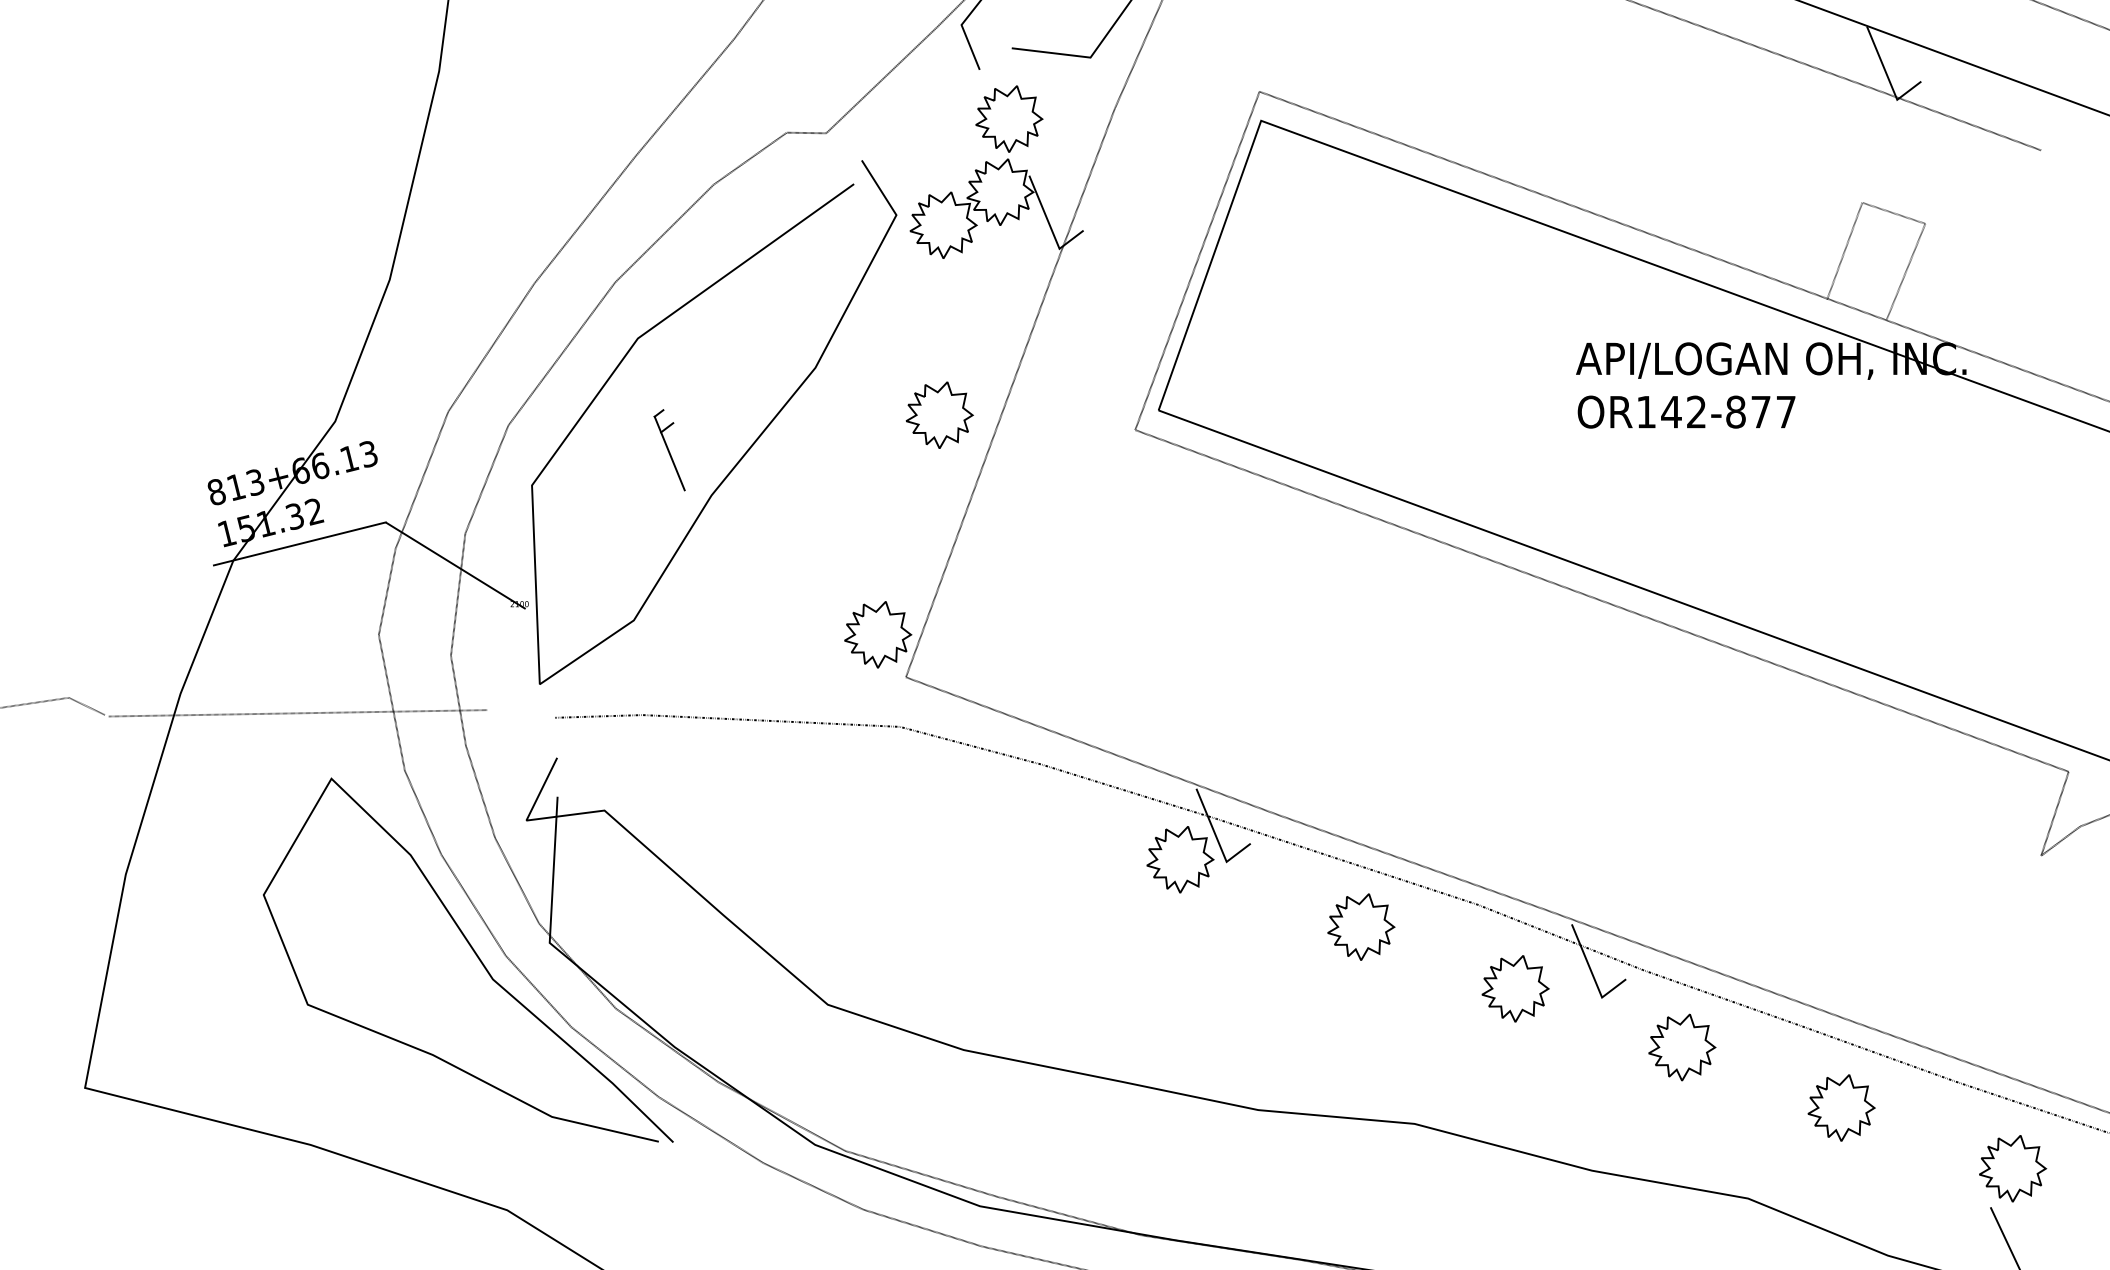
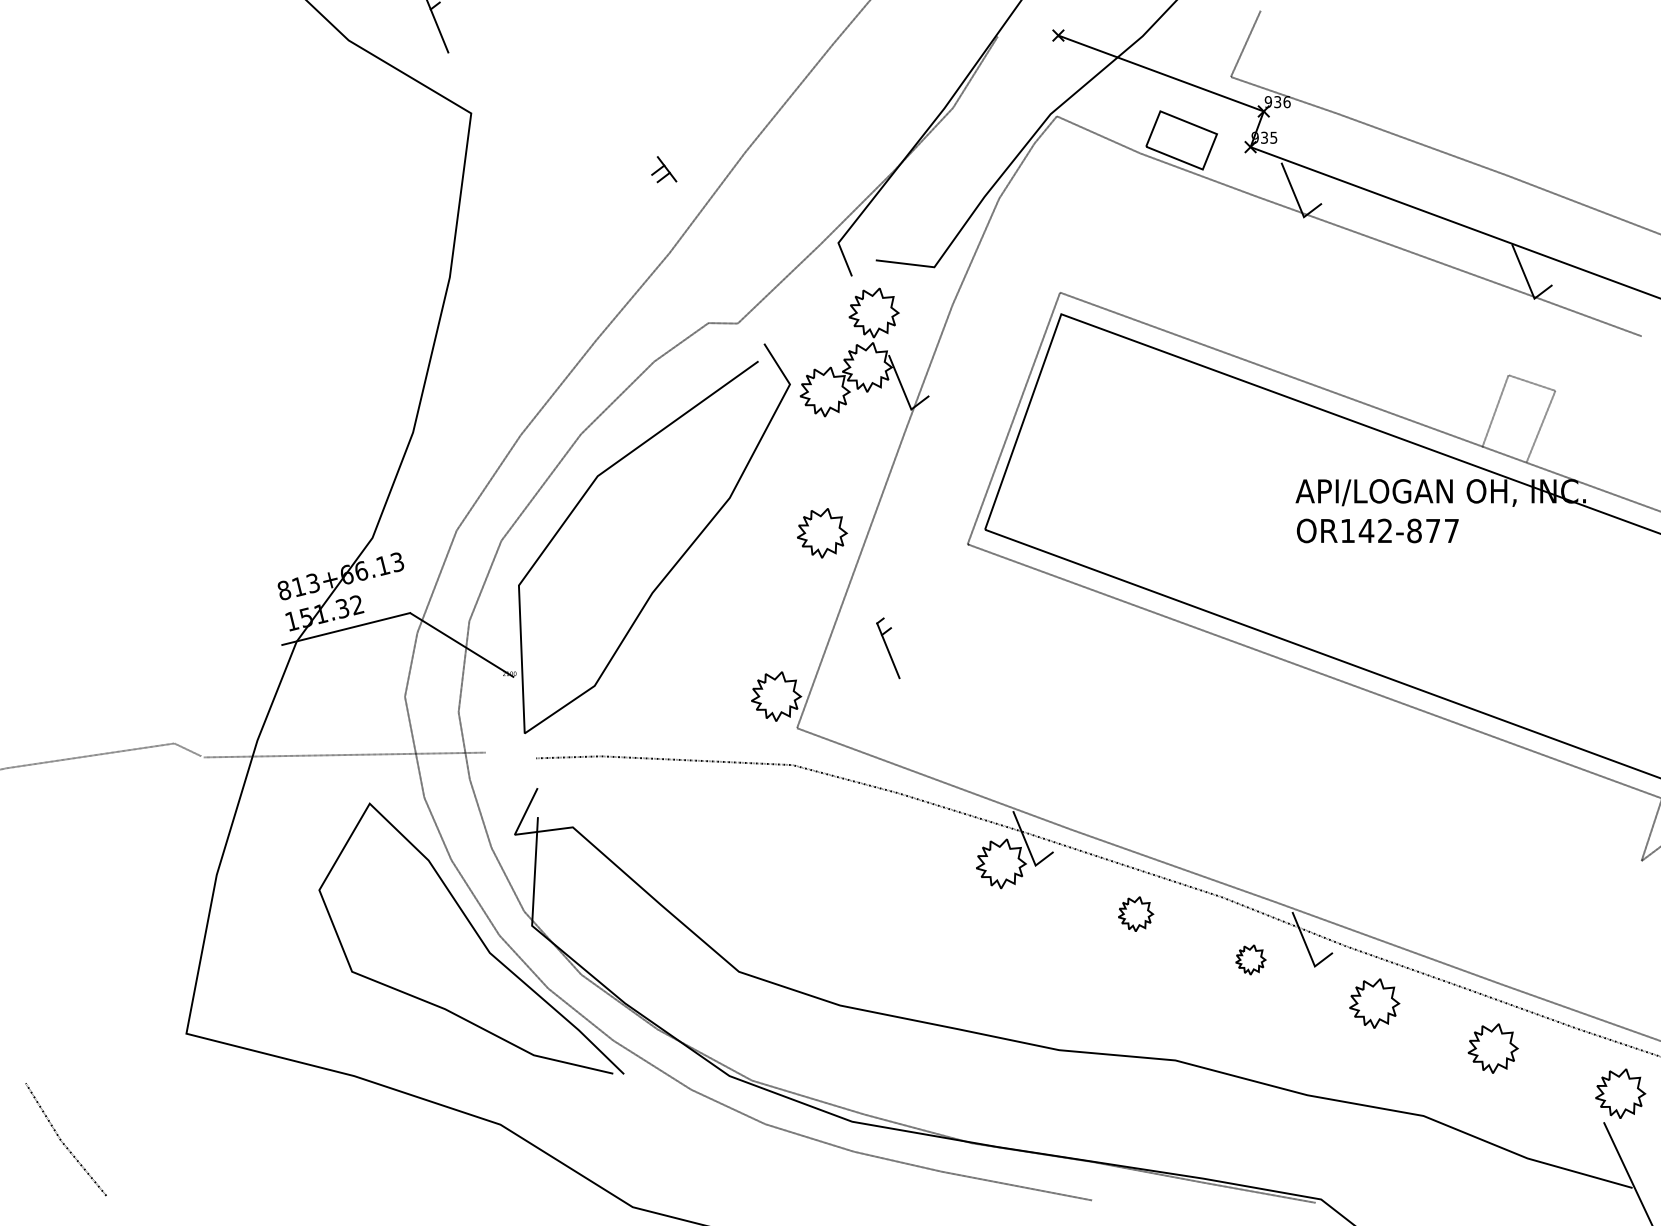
part: (669, 450) -> (888, 648), moved
part: (1360, 927) -> (1135, 914), size x0.7
part: (1515, 988) -> (1250, 959), size x0.6

